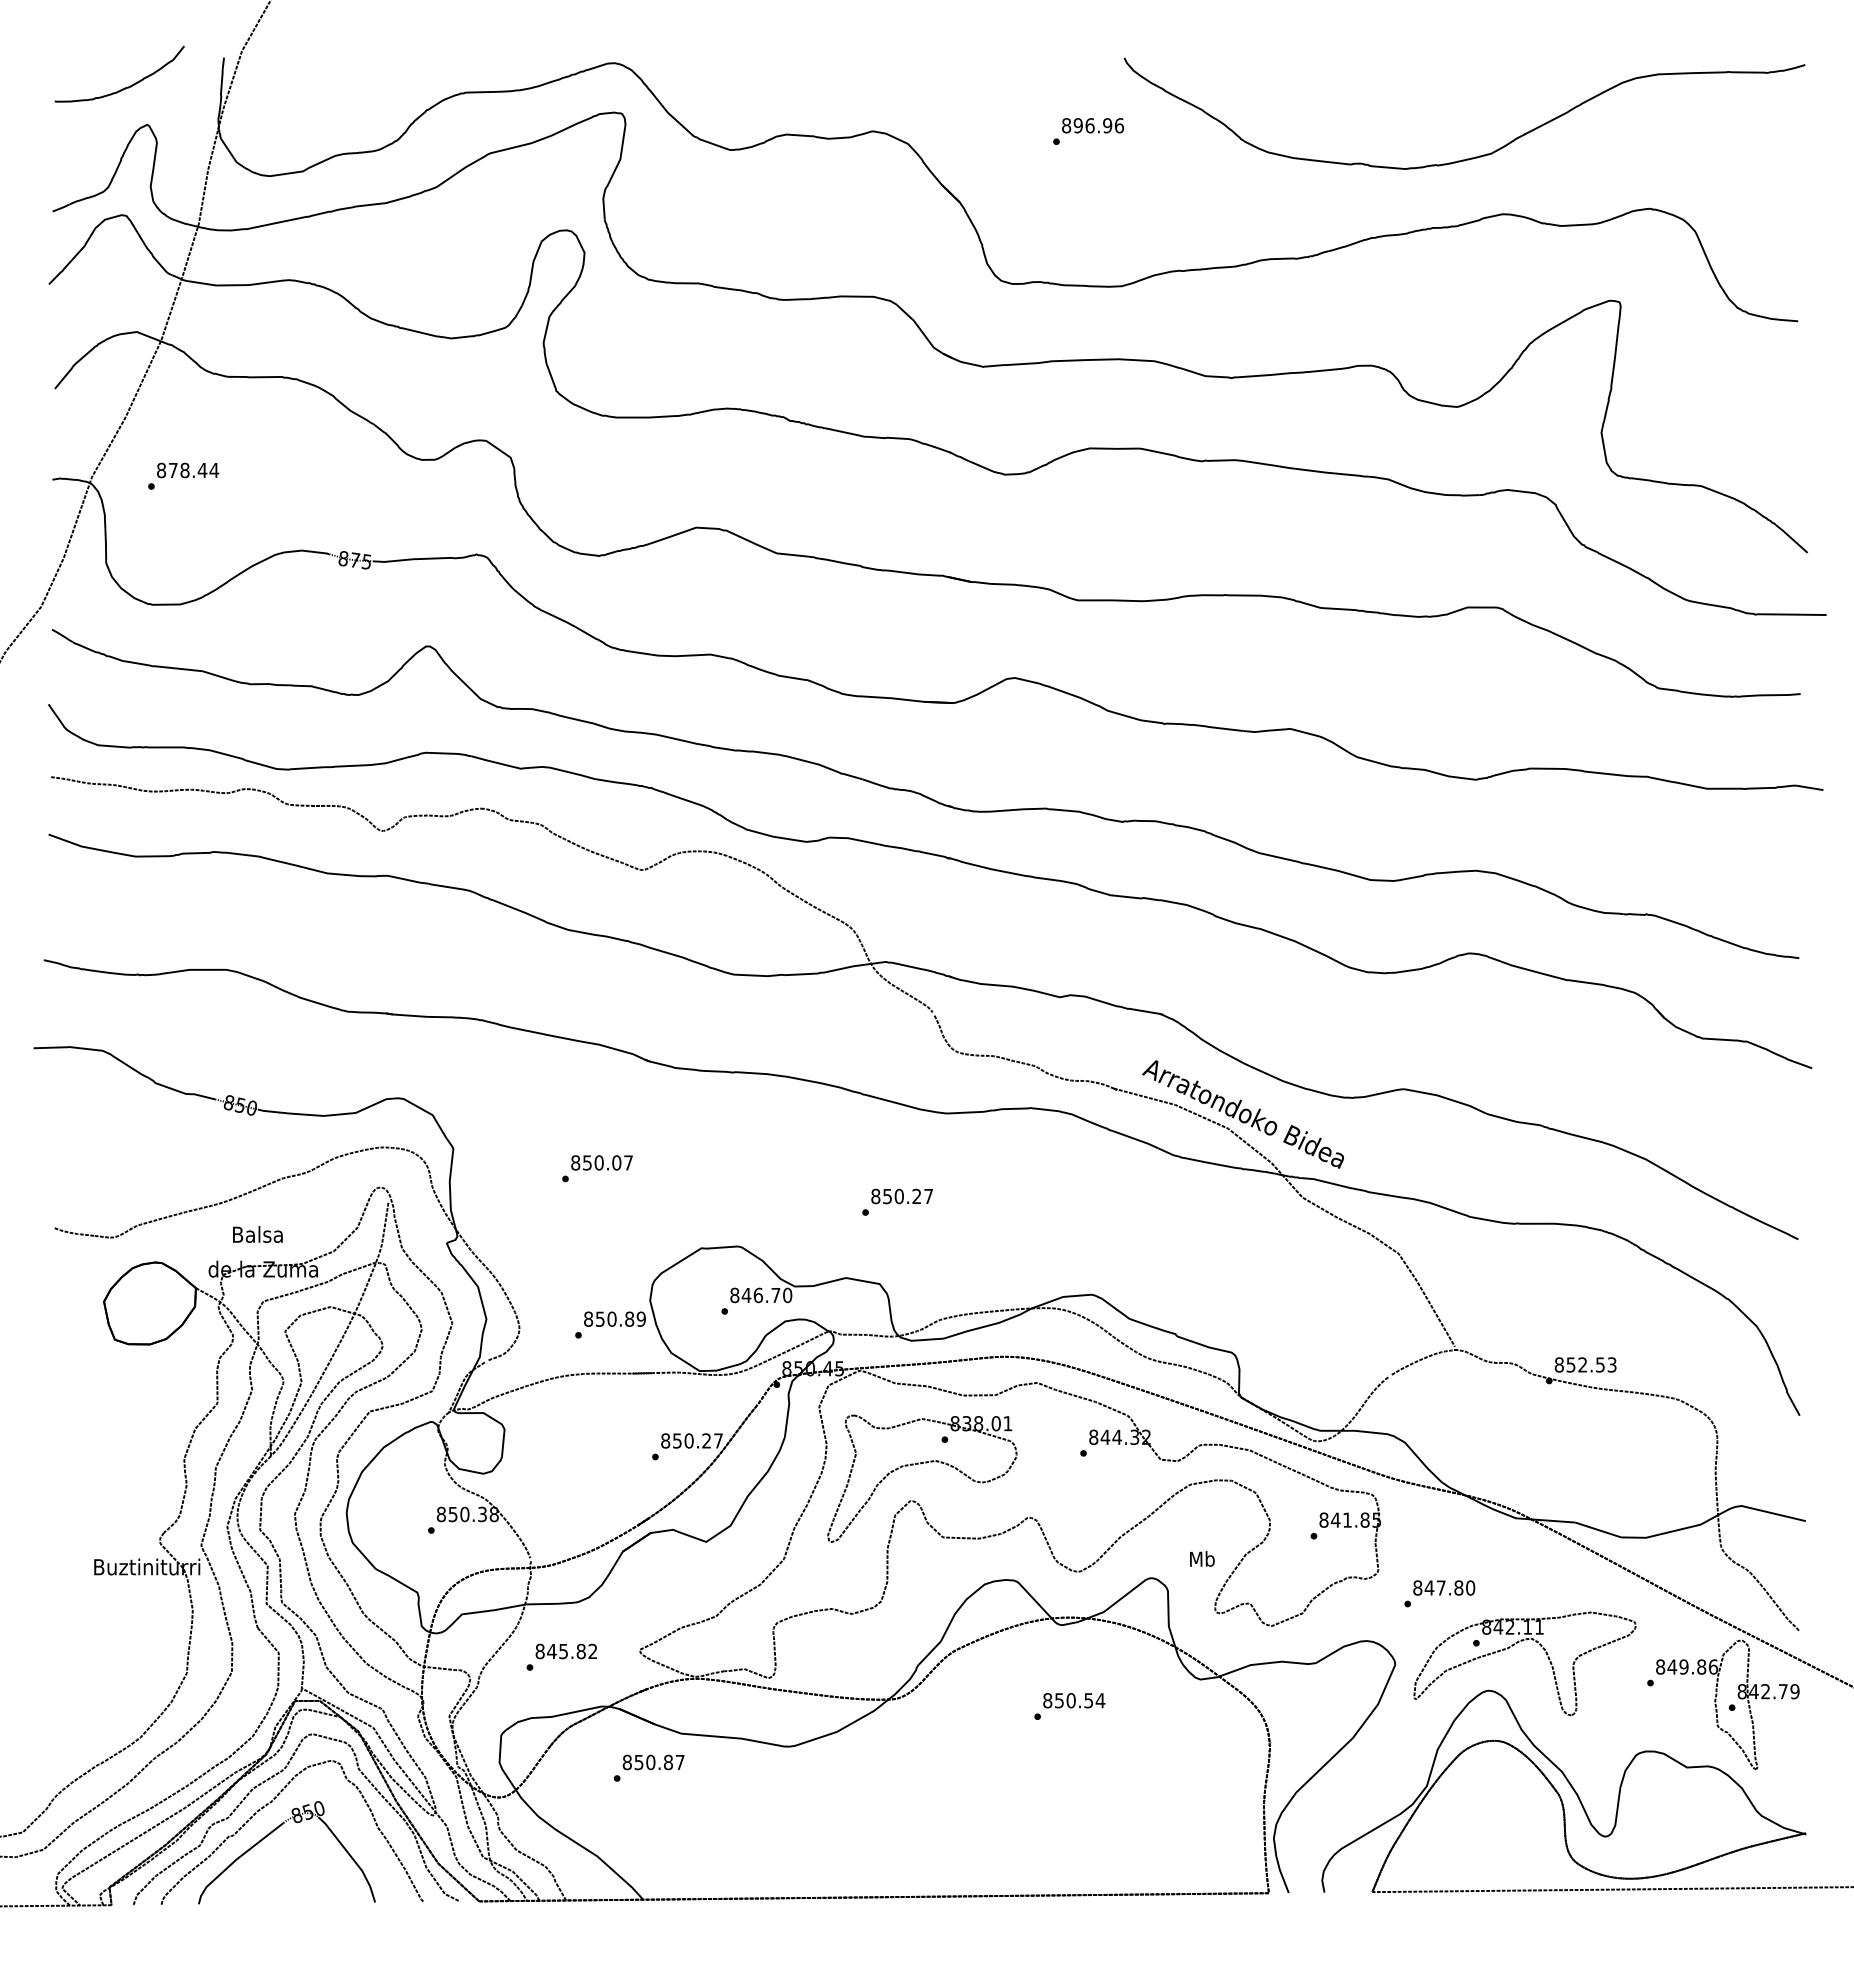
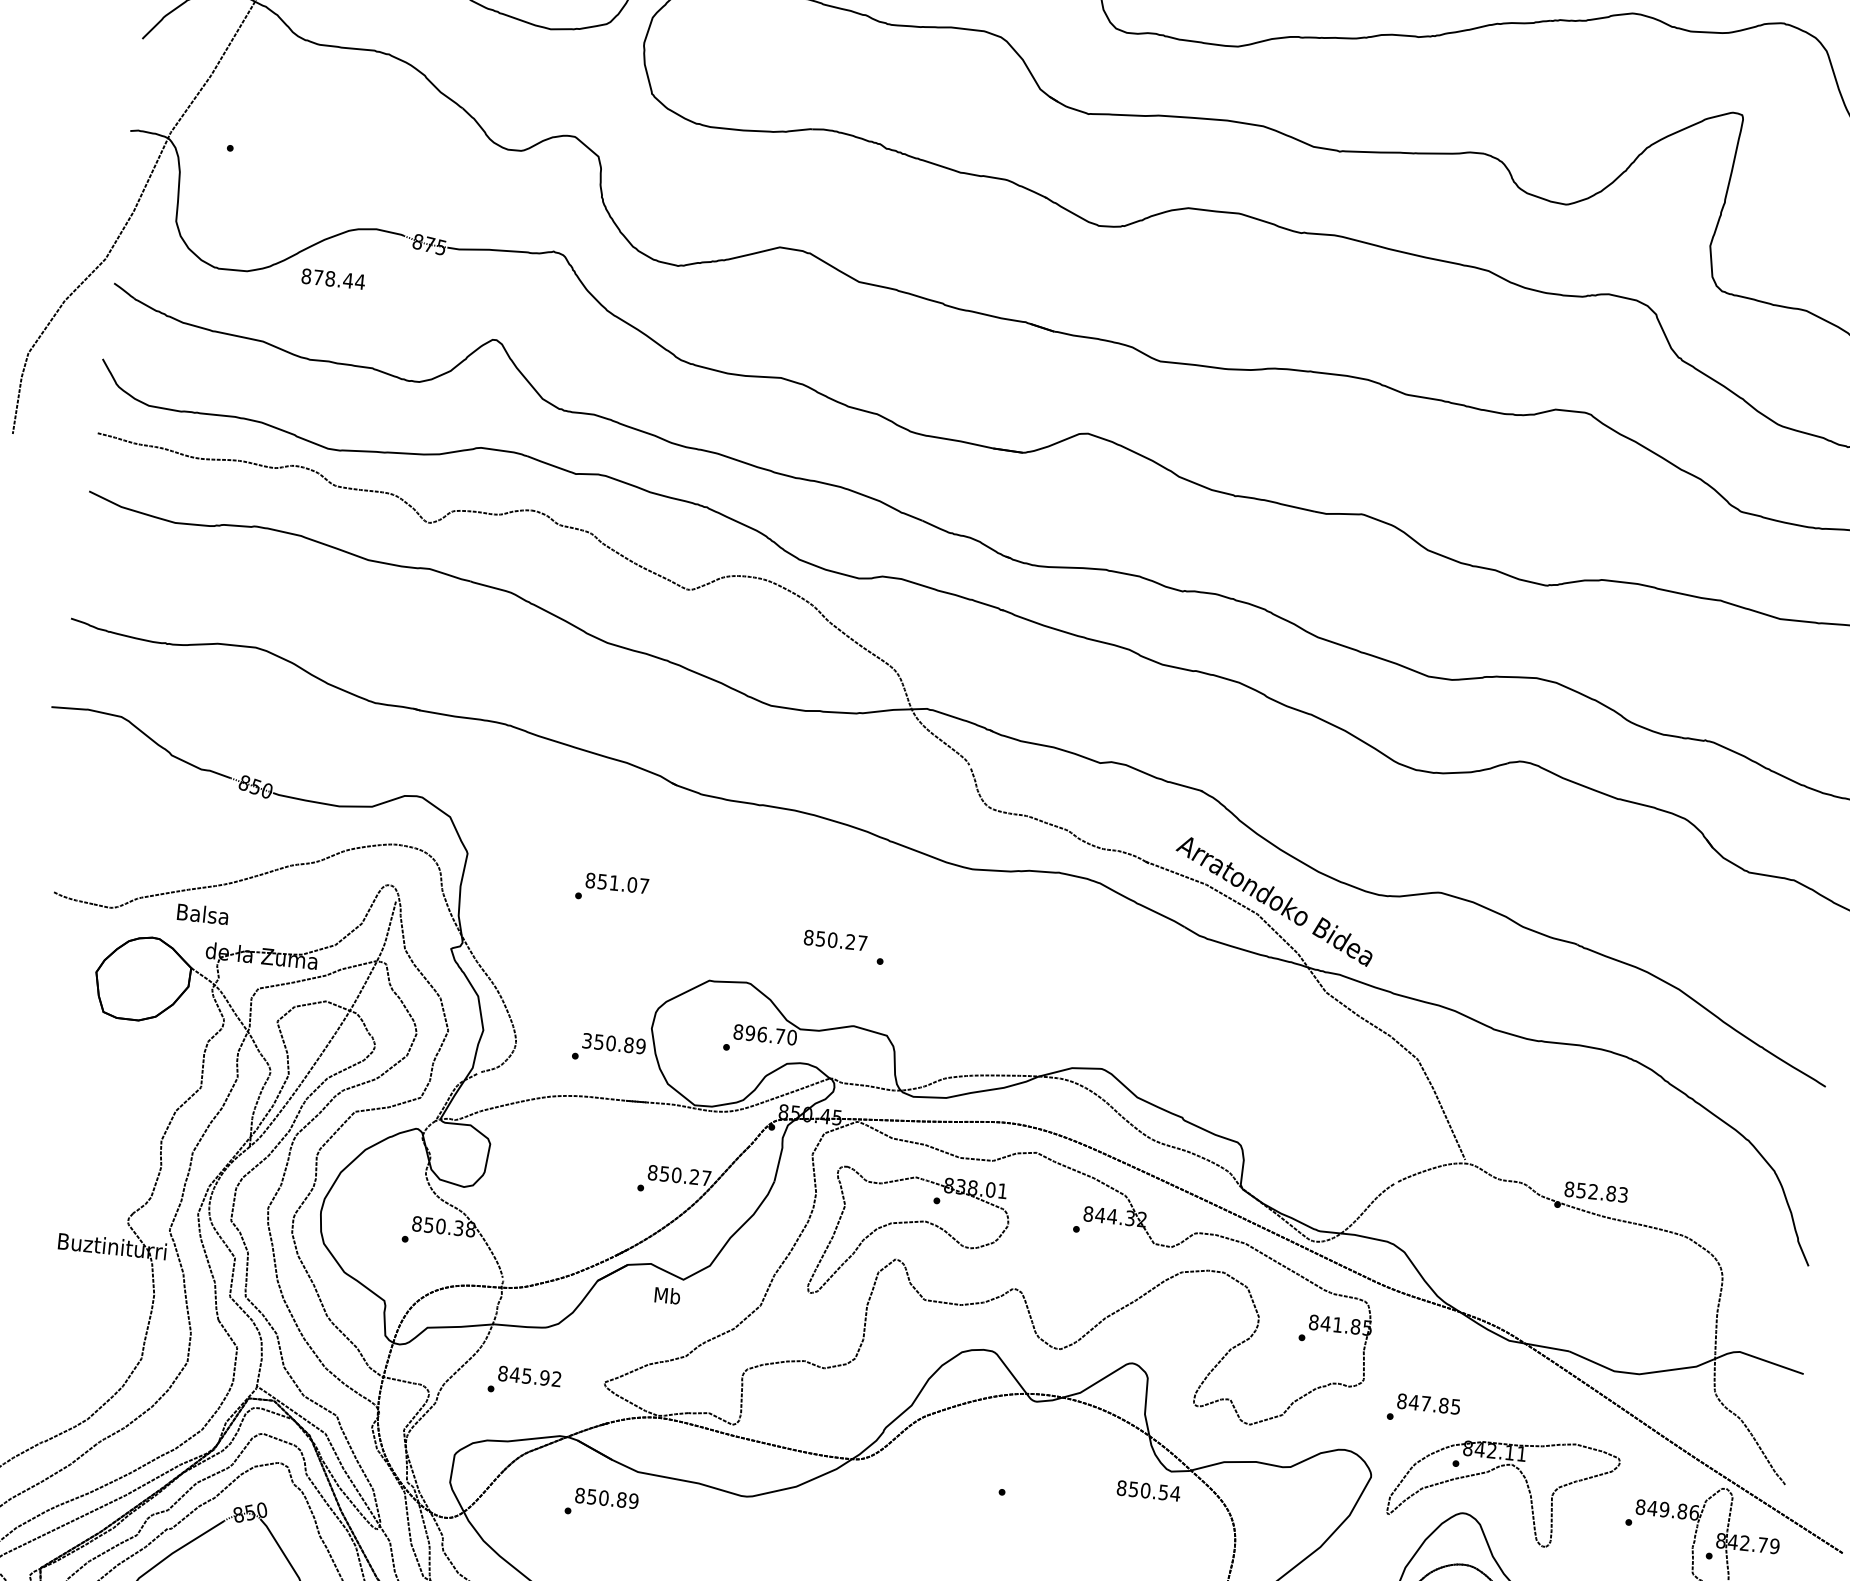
text: (188, 470) -> (333, 279), moved
text: (598, 1162) -> (613, 882), 850.07 -> 851.07
text: (901, 1196) -> (834, 940), moved
text: (257, 1234) -> (202, 914), moved
text: (746, 1295) -> (750, 1033), 846.70 -> 896.70
text: (588, 1318) -> (587, 1040), 850.89 -> 350.89
text: (1599, 1364) -> (1610, 1193), 852.53 -> 852.83
text: (1202, 1558) -> (667, 1295), moved
text: (1470, 1587) -> (1455, 1406), 847.80 -> 847.85
text: (580, 1651) -> (544, 1377), 845.82 -> 845.92
text: (1074, 1700) -> (1149, 1490), moved
text: (679, 1762) -> (633, 1501), 850.87 -> 850.89

